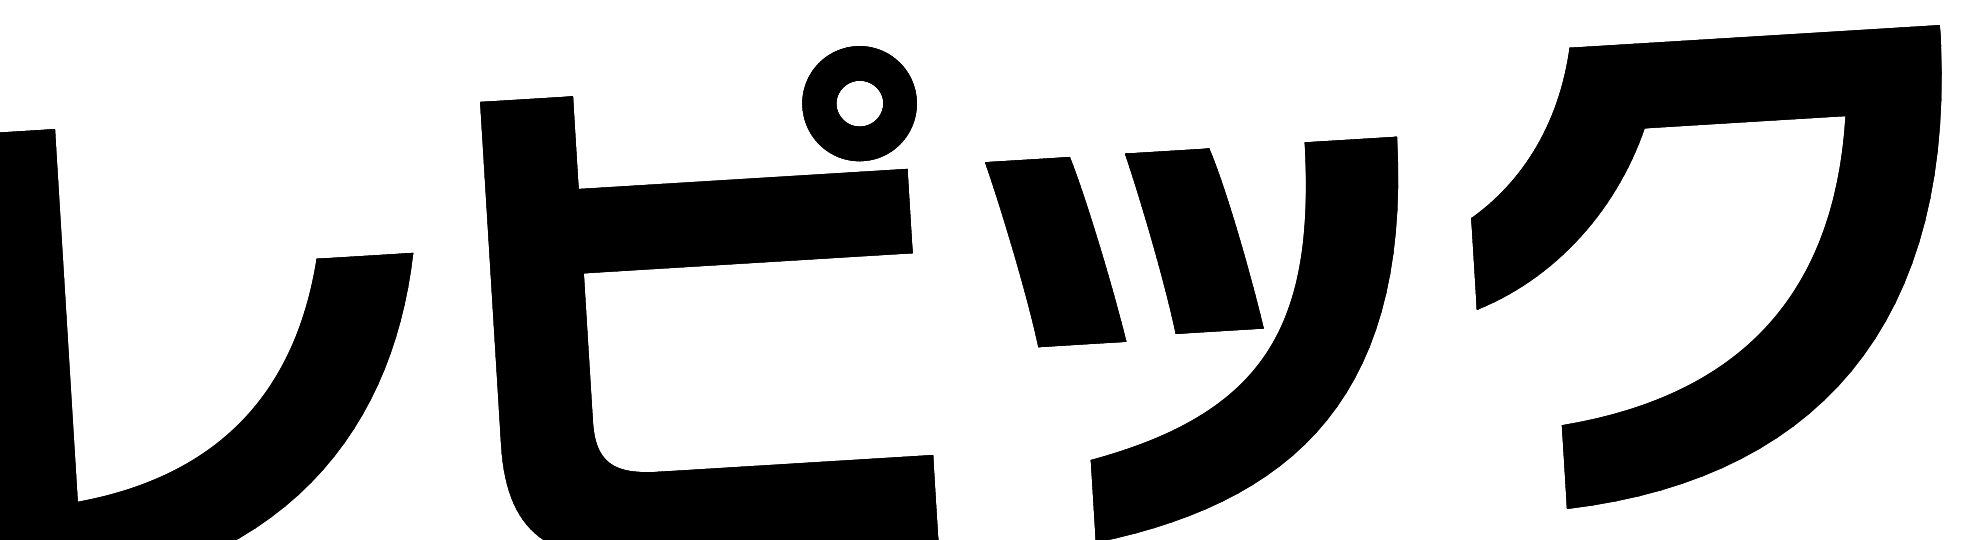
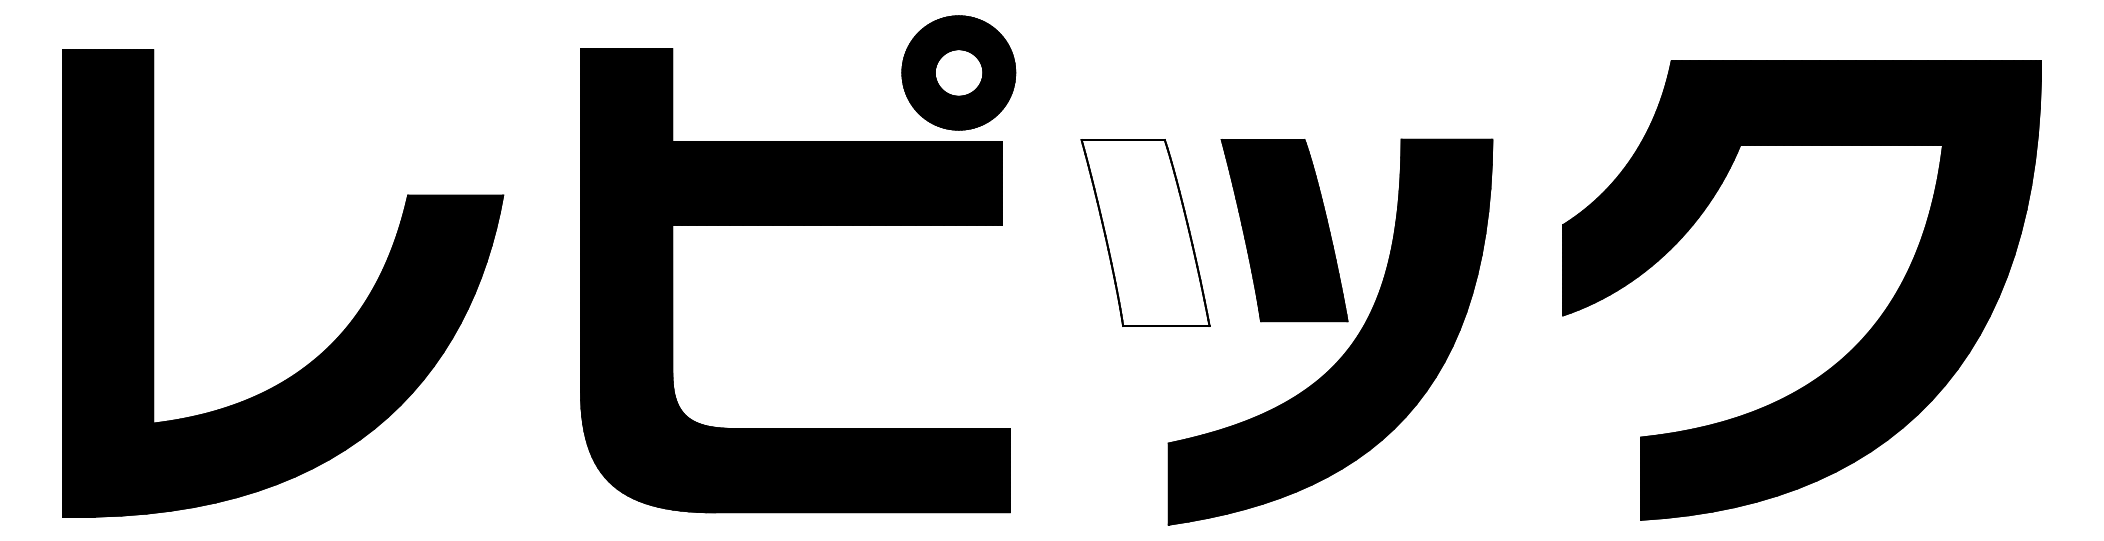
fill: (1055, 252) -> (1145, 233), removed

